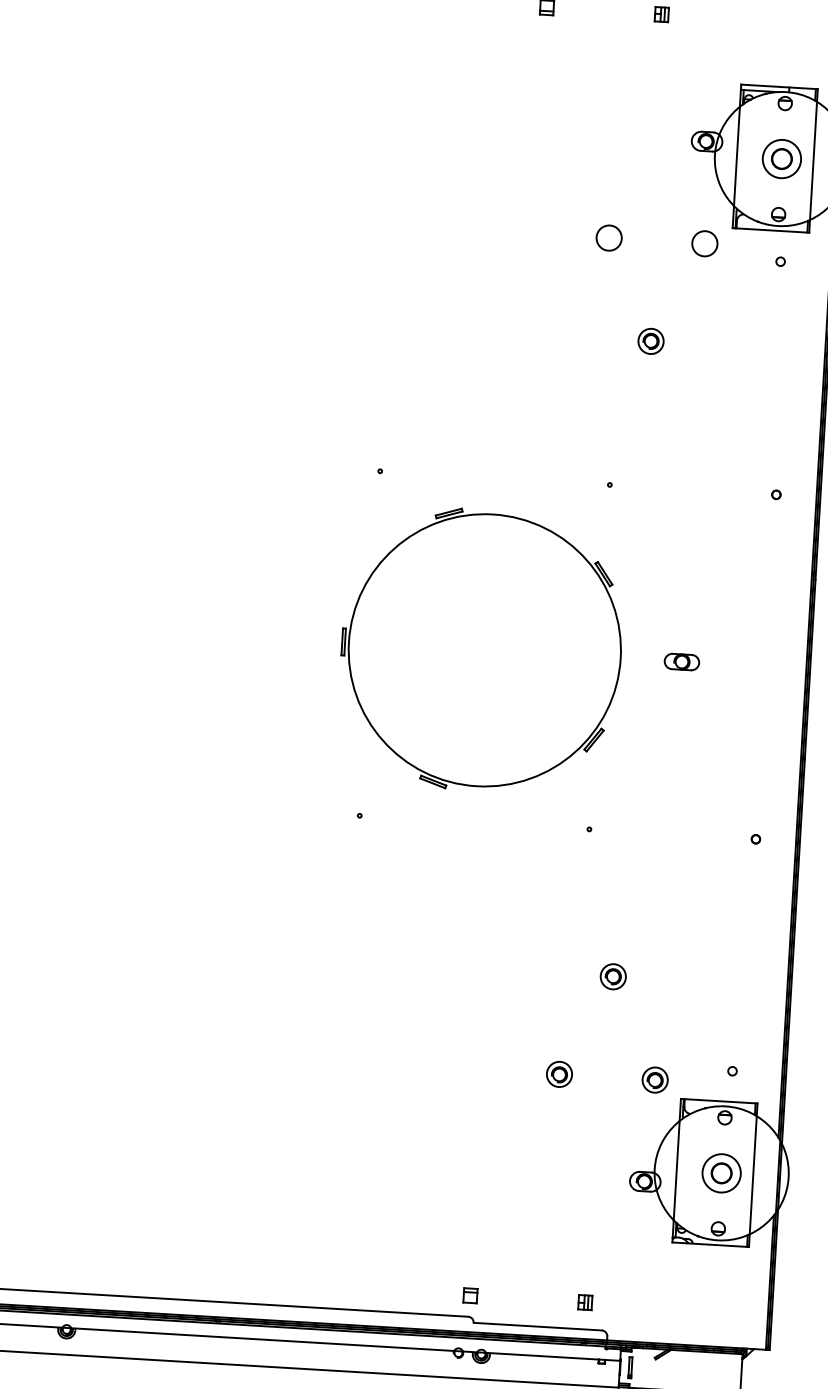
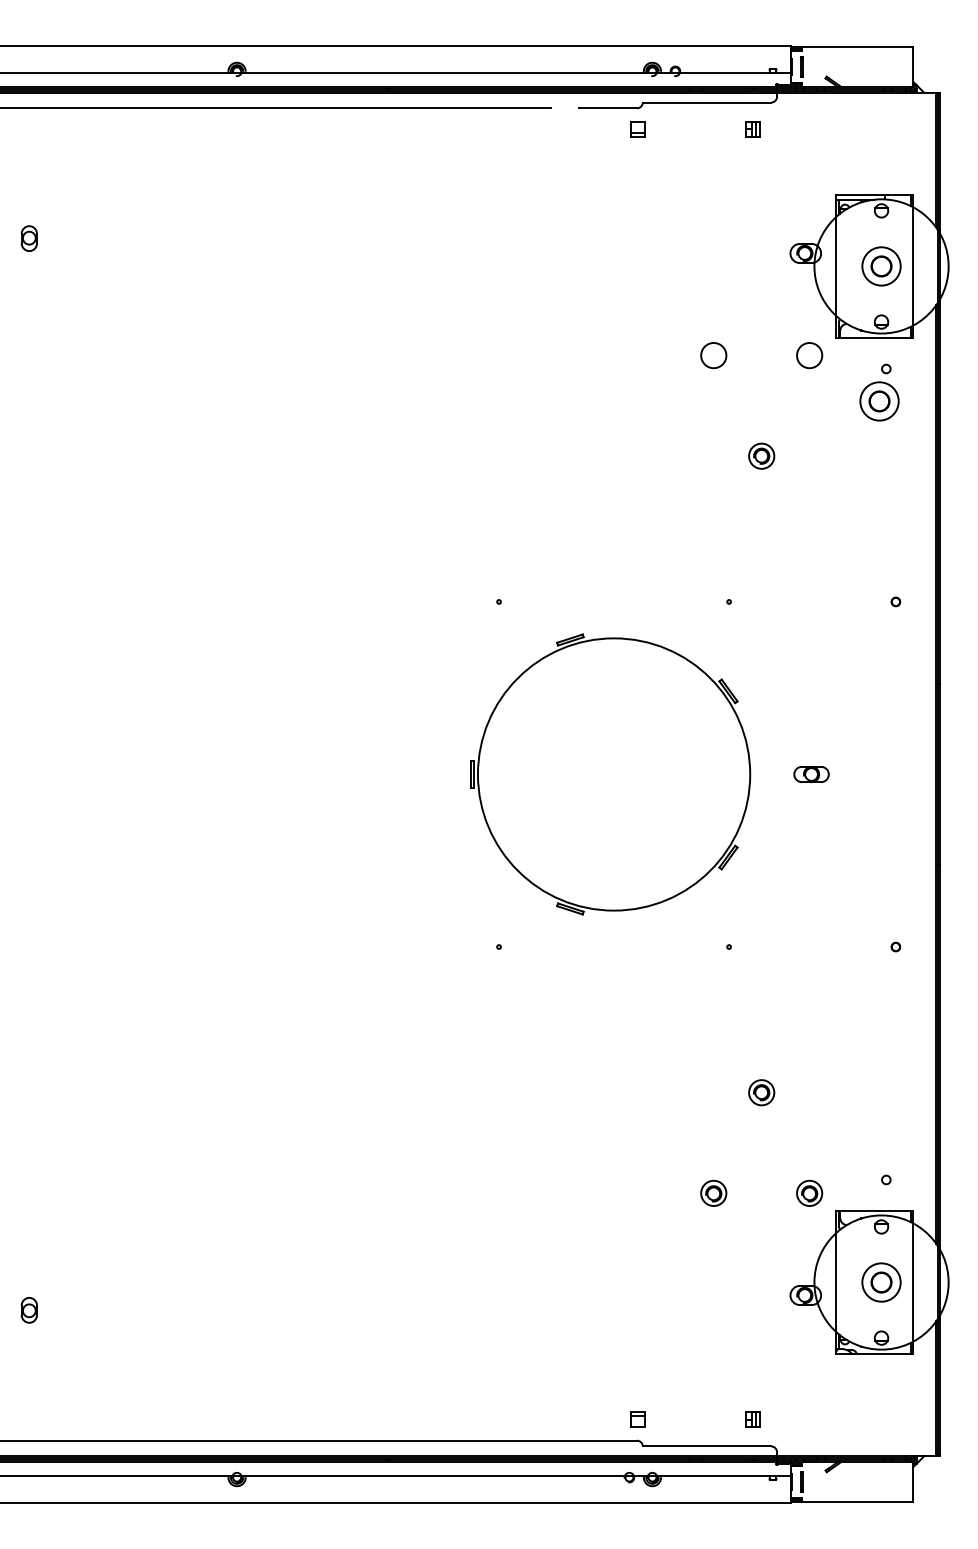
part: (771, 293) -> (879, 401), added

